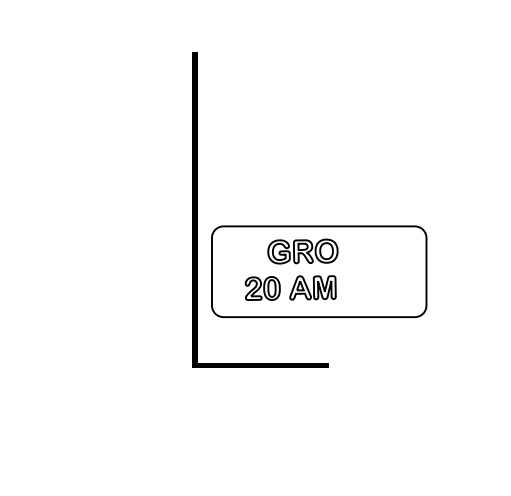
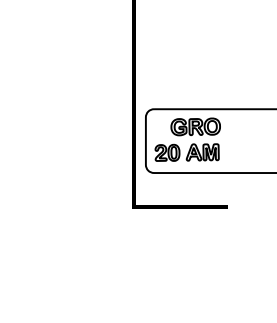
part: (295, 264) -> (190, 136), moved

